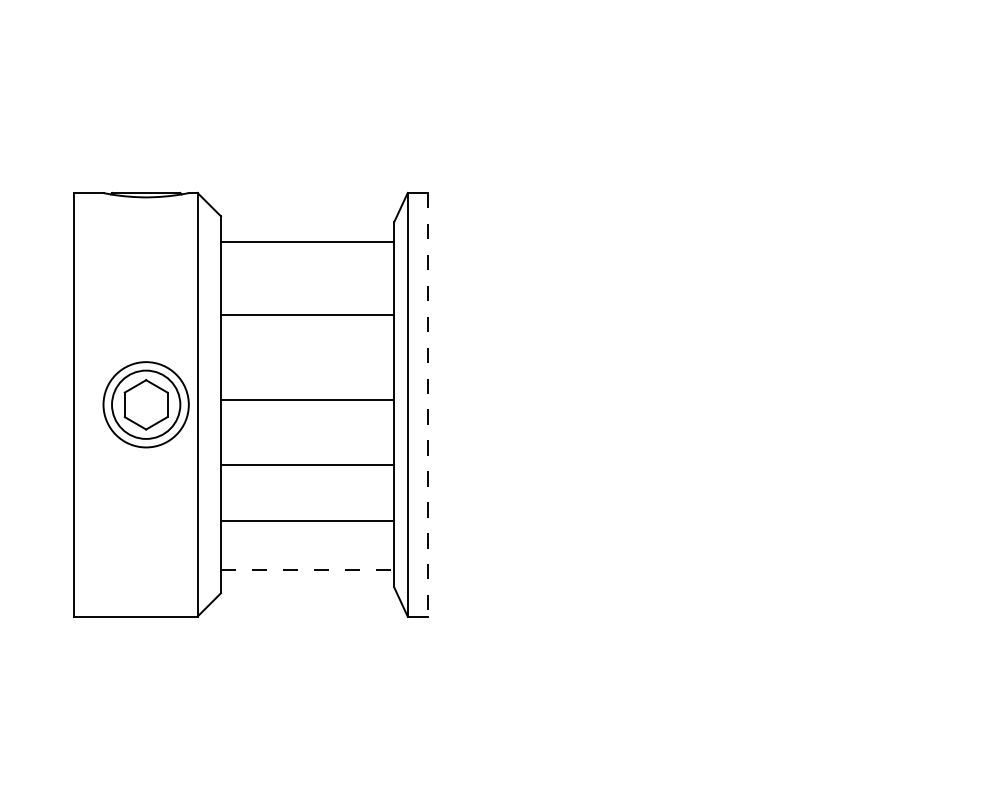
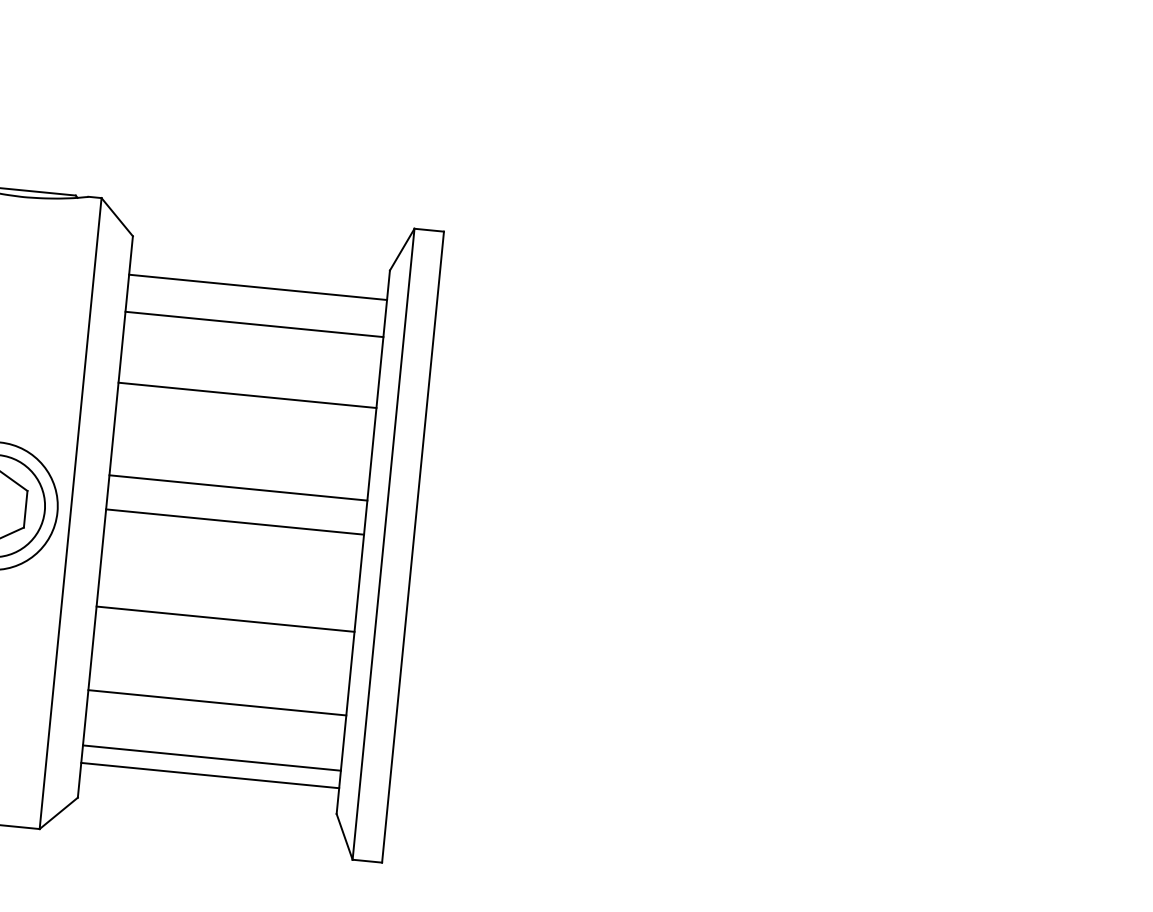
line: (307, 267) -> (254, 325), added
line: (307, 376) -> (238, 487), added
line: (427, 404) -> (413, 546), dashed -> solid
line: (307, 558) -> (211, 758), added
line: (307, 569) -> (210, 774), dashed -> solid

